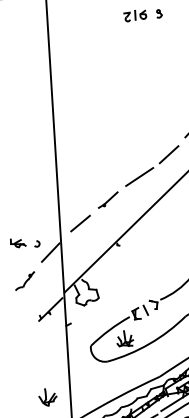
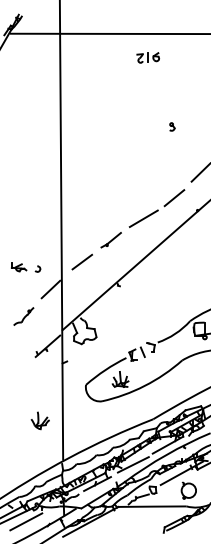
part: (159, 13) -> (172, 126), moved
part: (25, 242) -> (26, 267), moved
part: (47, 397) -> (39, 420), moved

